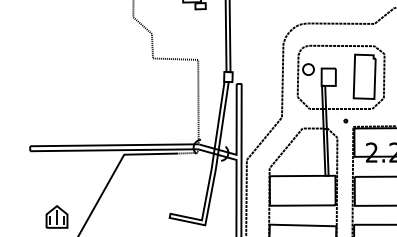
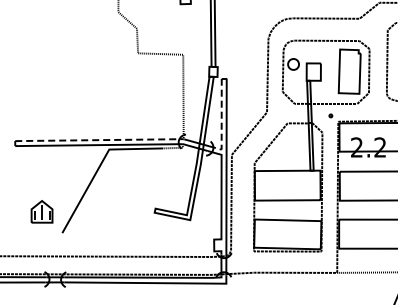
line: (236, 126) -> (221, 121), solid -> dashed
line: (115, 145) -> (100, 140), solid -> dashed

